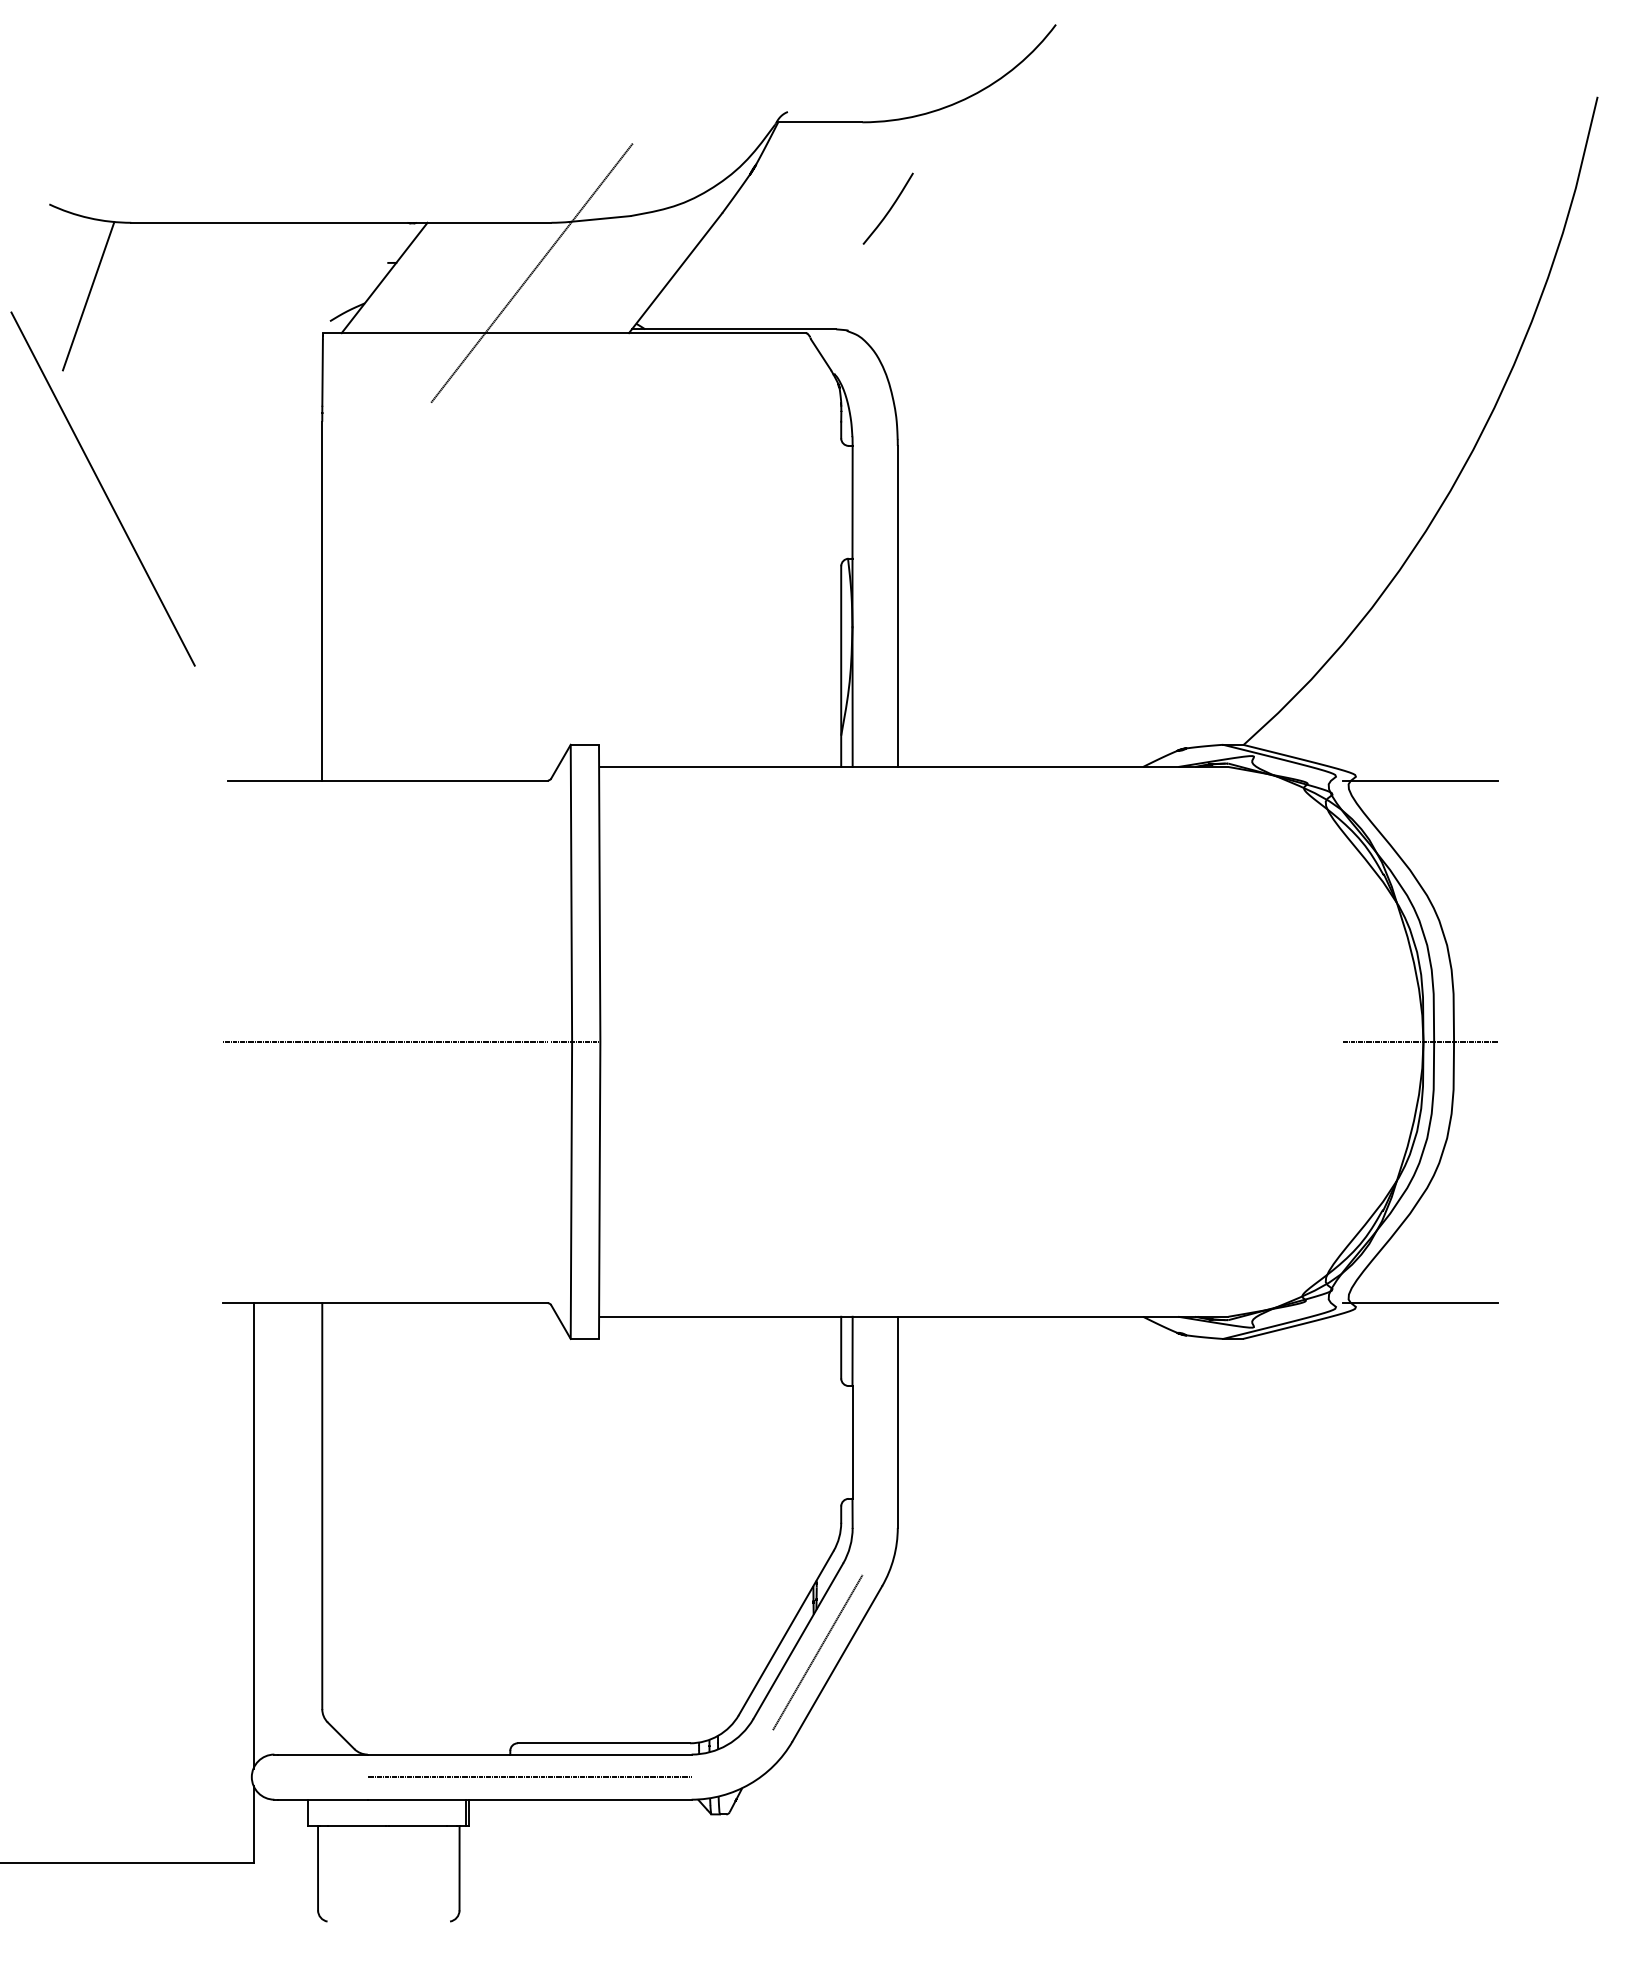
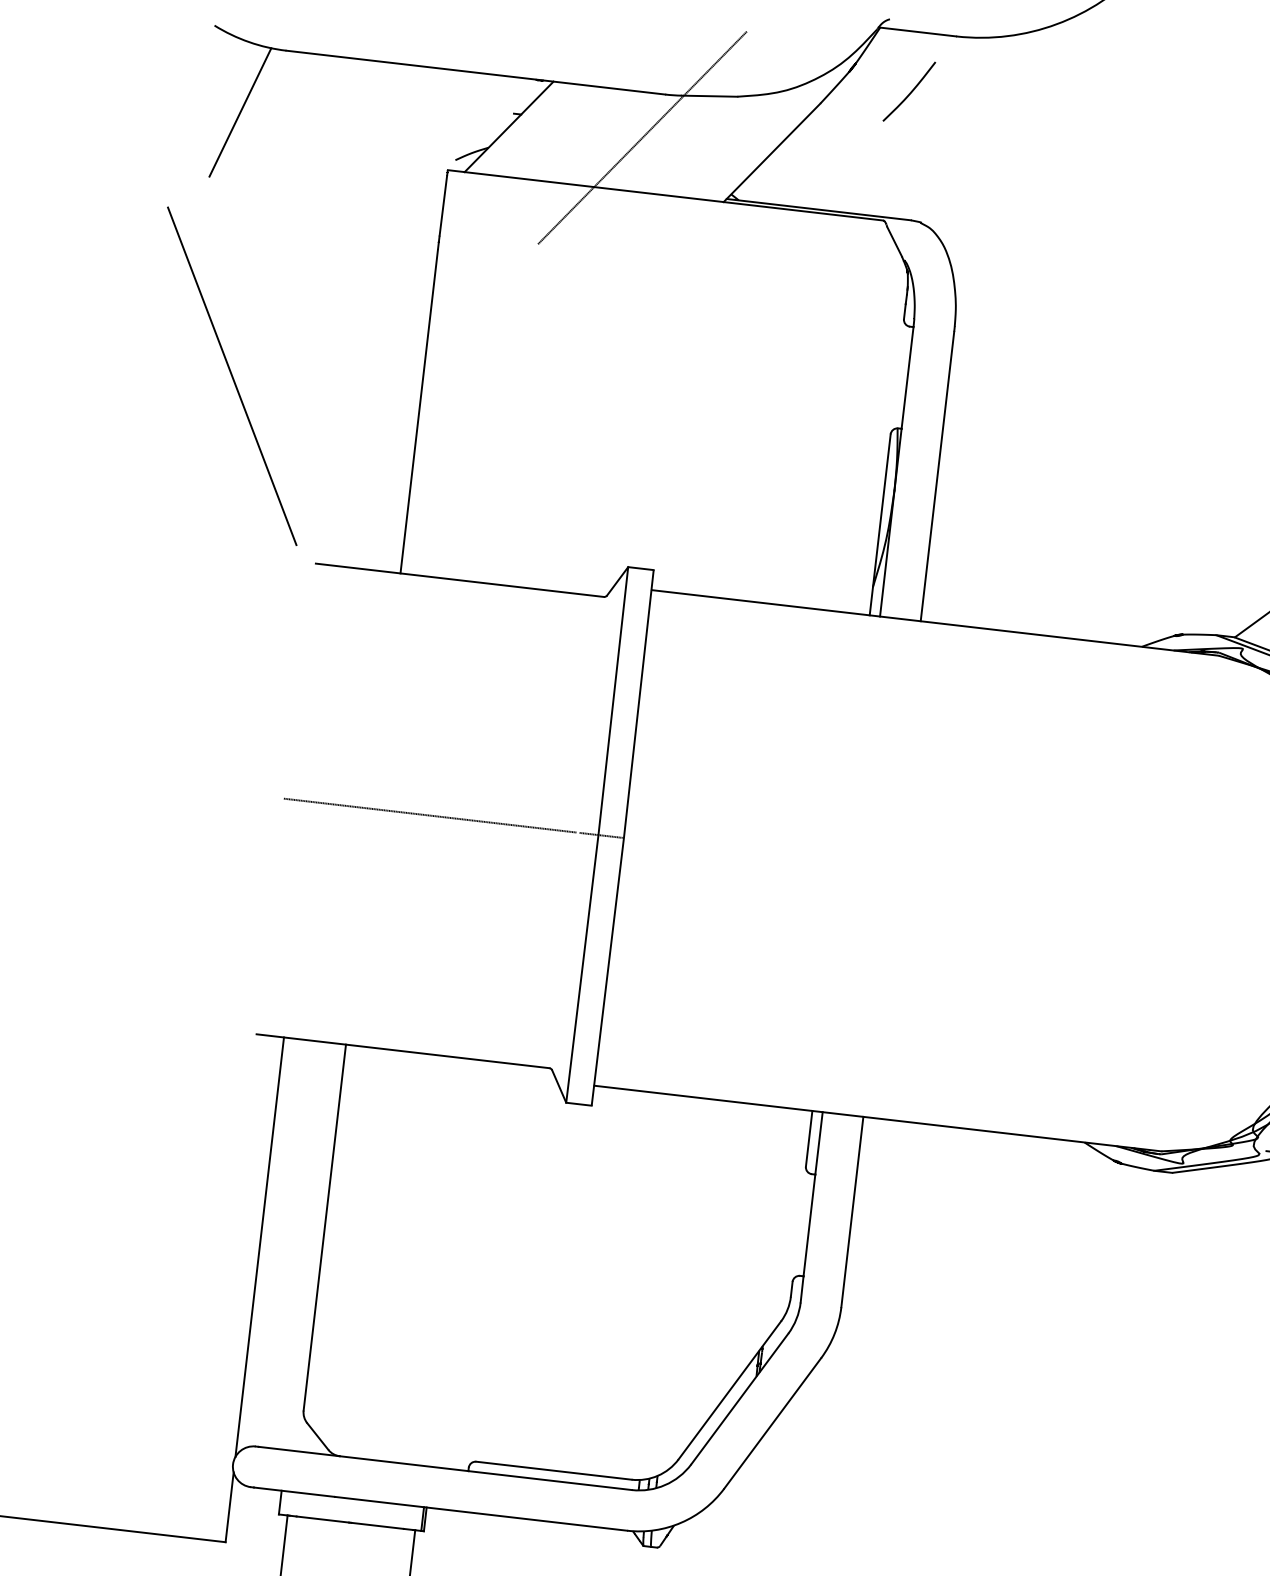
curve: (889, 208) -> (910, 91), moved
line: (102, 488) -> (231, 375), moved
line: (817, 1652) -> (755, 1411), removed
line: (529, 1776) -> (483, 1492), removed

